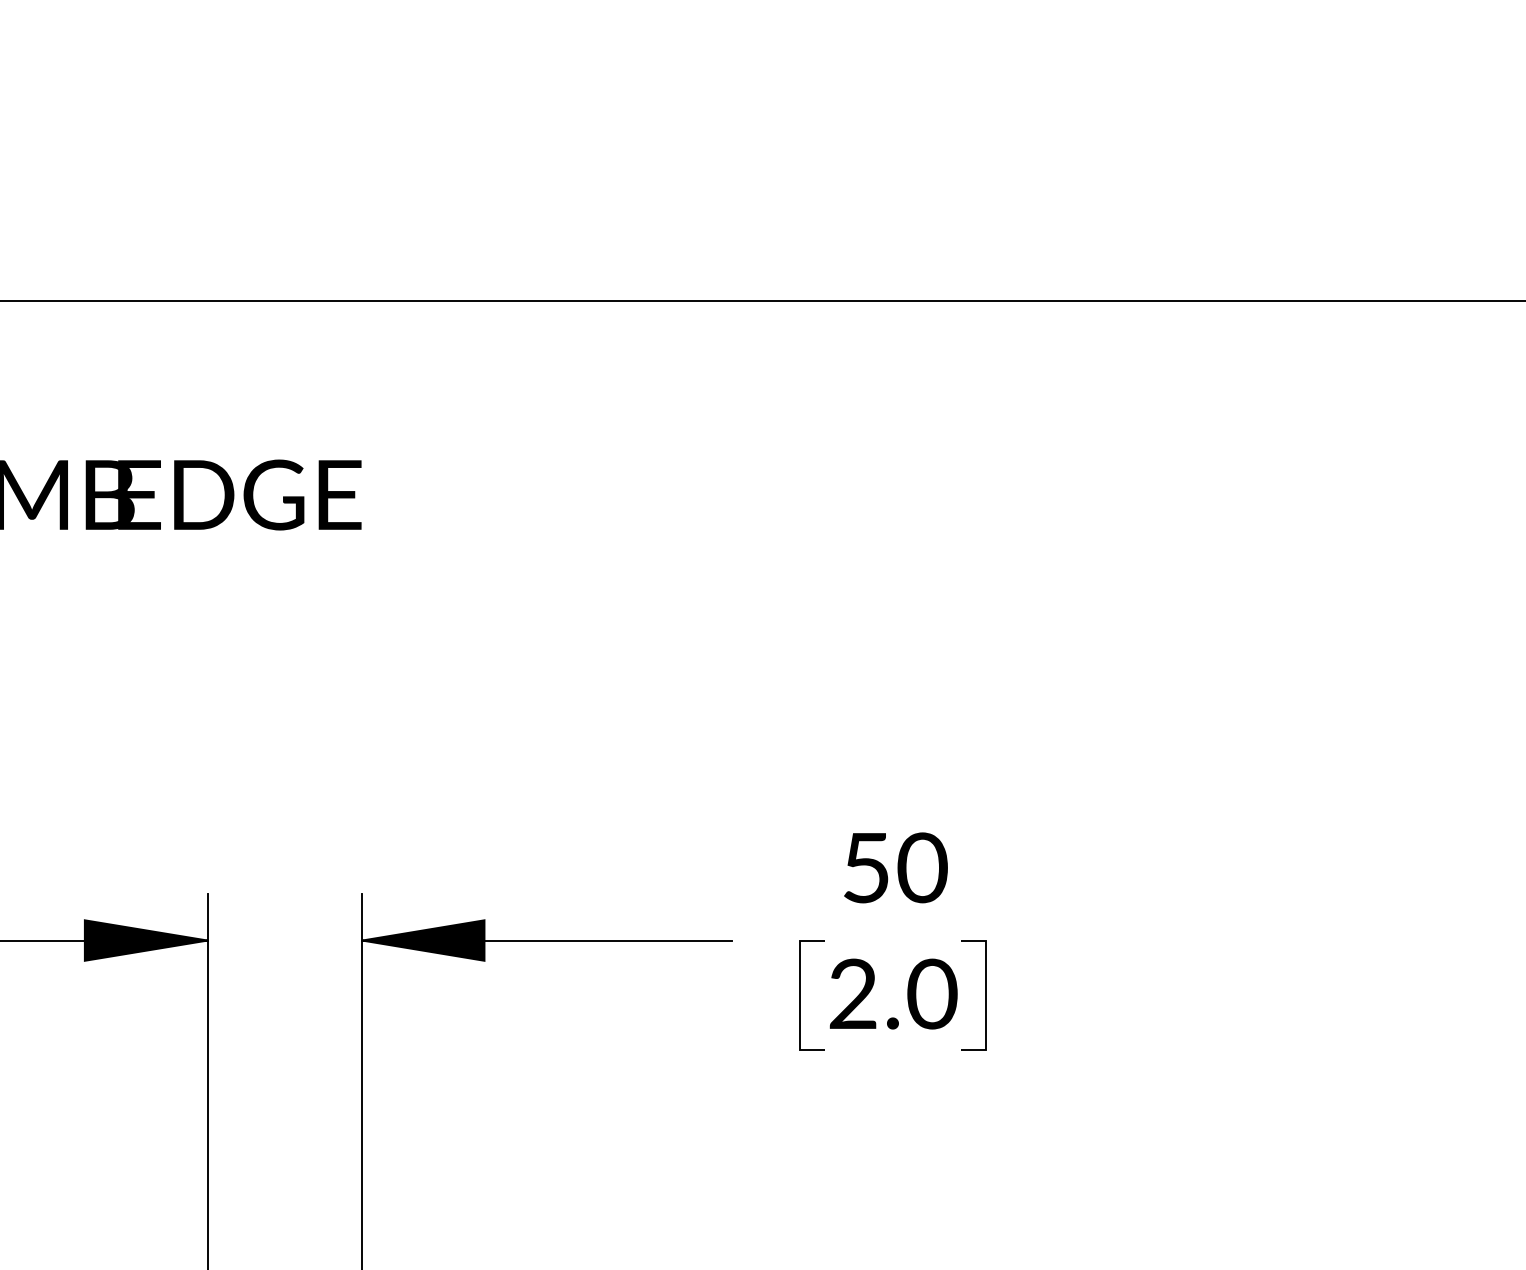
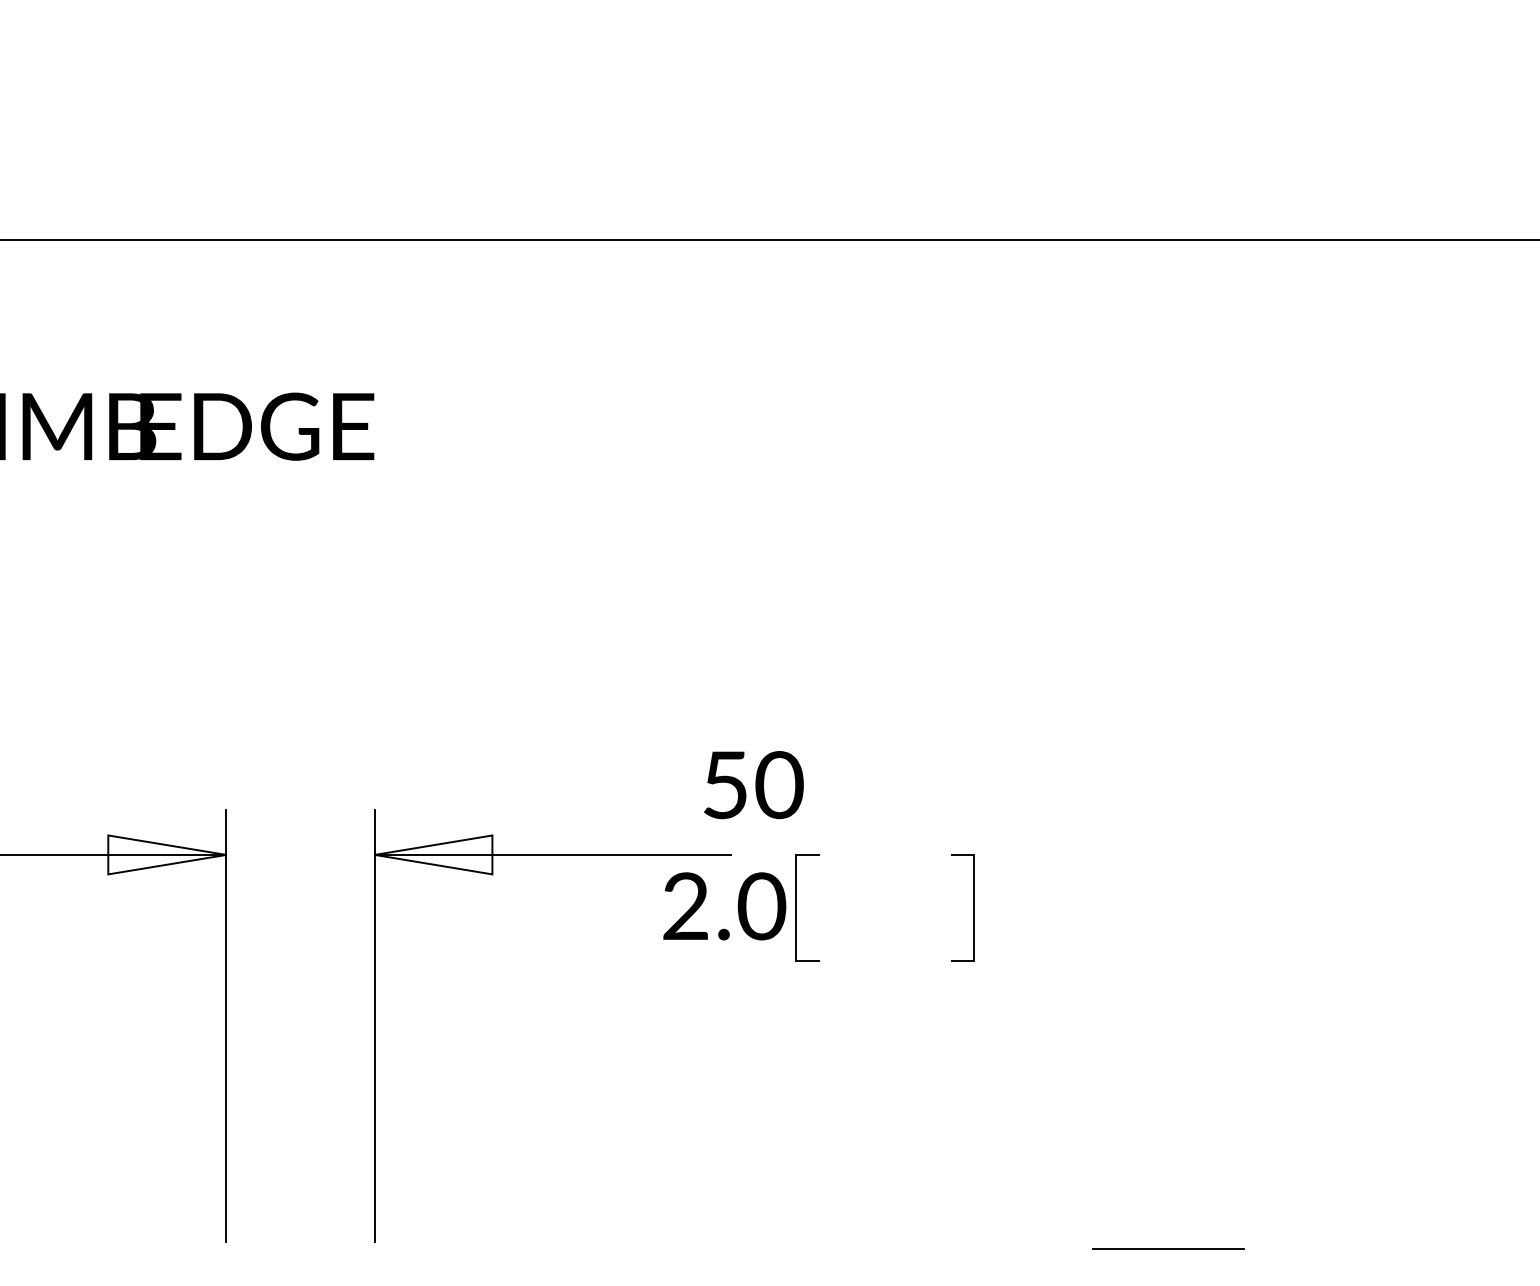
text: (895, 868) -> (753, 785), moved
fill: (146, 940) -> (167, 854), removed
fill: (423, 940) -> (433, 854), removed
text: (893, 994) -> (724, 906), moved

